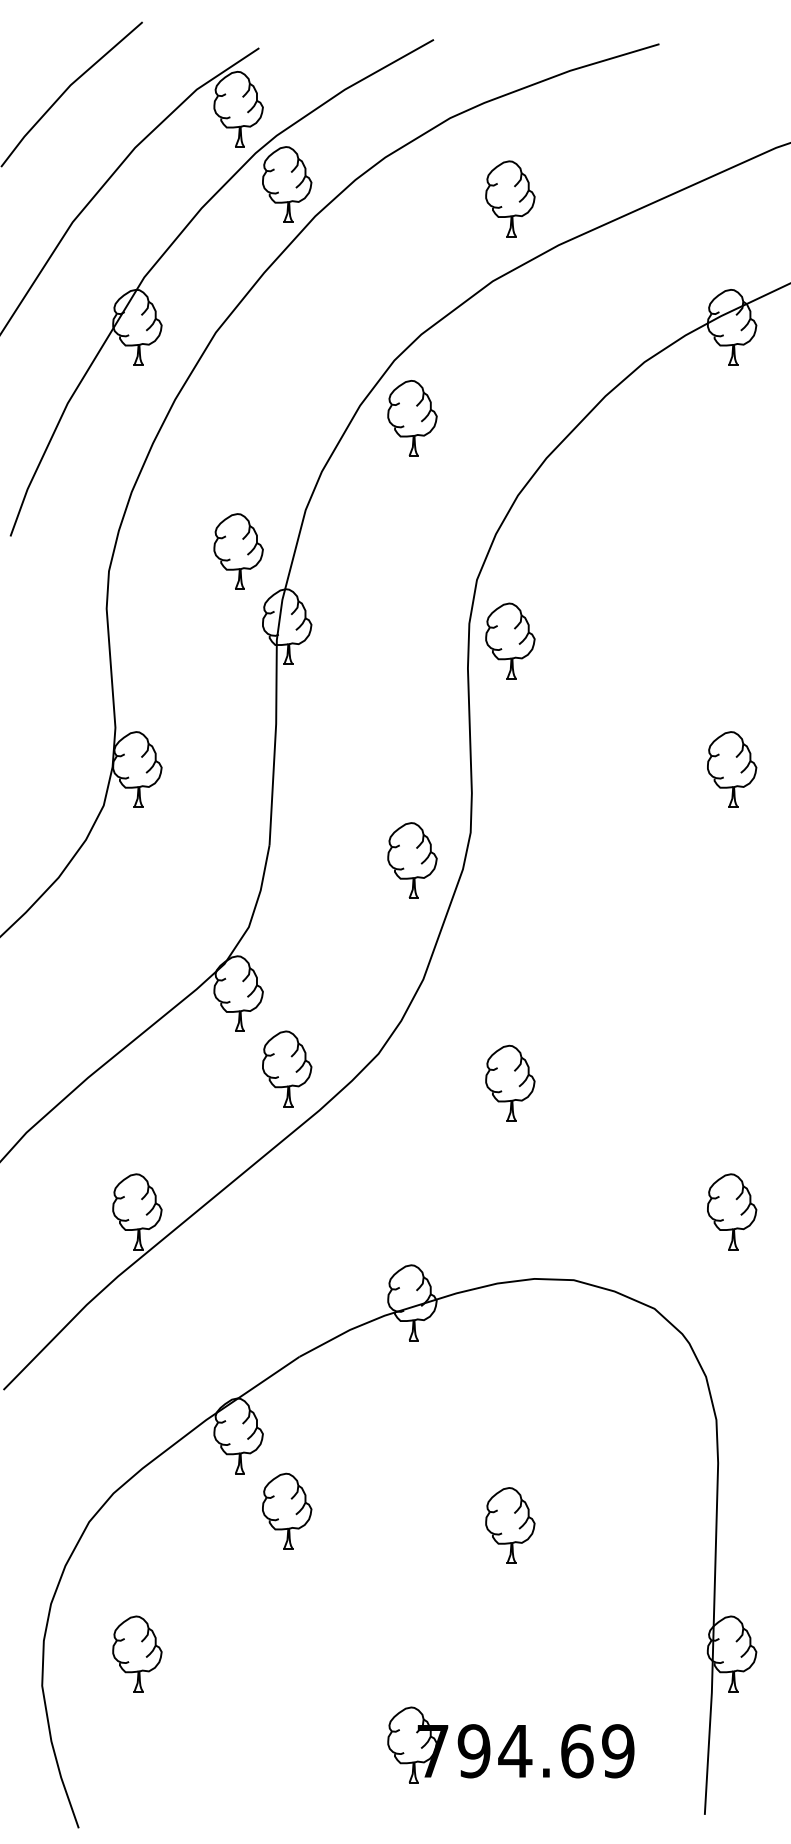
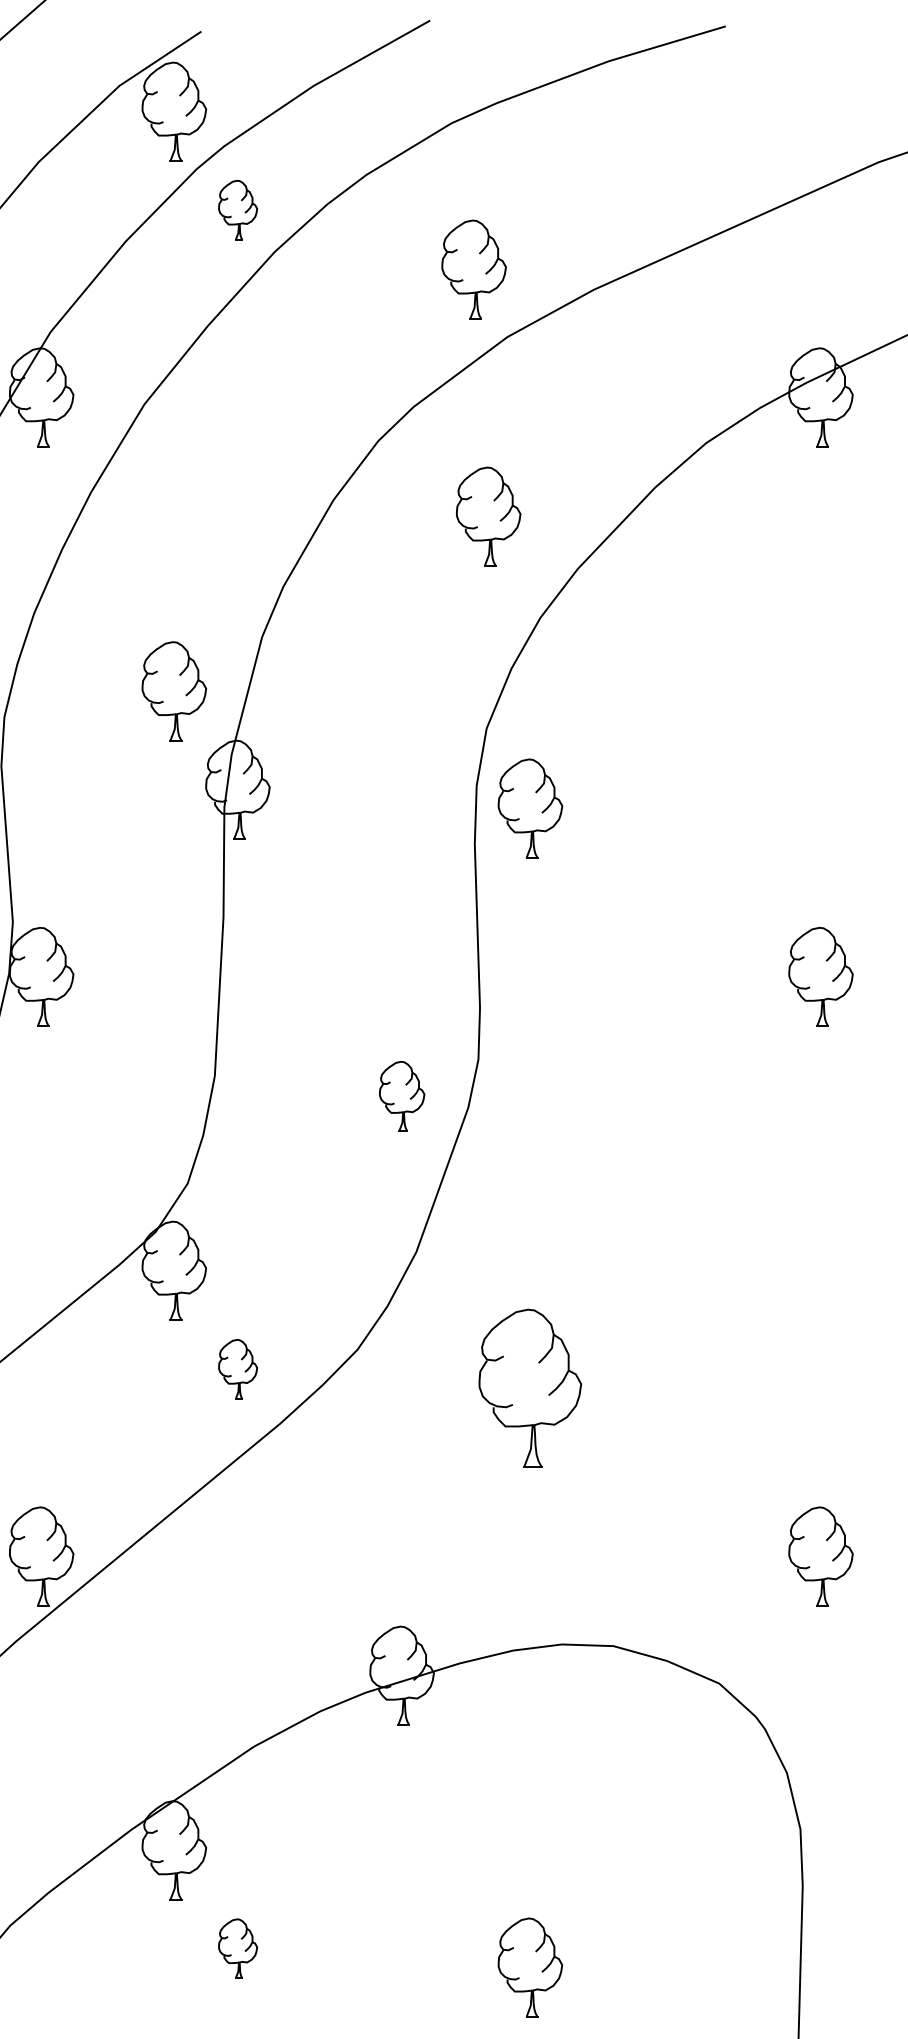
part: (287, 184) -> (238, 210), size x0.6
part: (510, 198) -> (474, 269), moved
part: (412, 418) -> (488, 516), moved
part: (412, 860) -> (402, 1096), size x0.7
part: (287, 1068) -> (238, 1368), size x0.6
part: (510, 1082) -> (530, 1387), size x1.6
part: (287, 1510) -> (238, 1947), size x0.6

